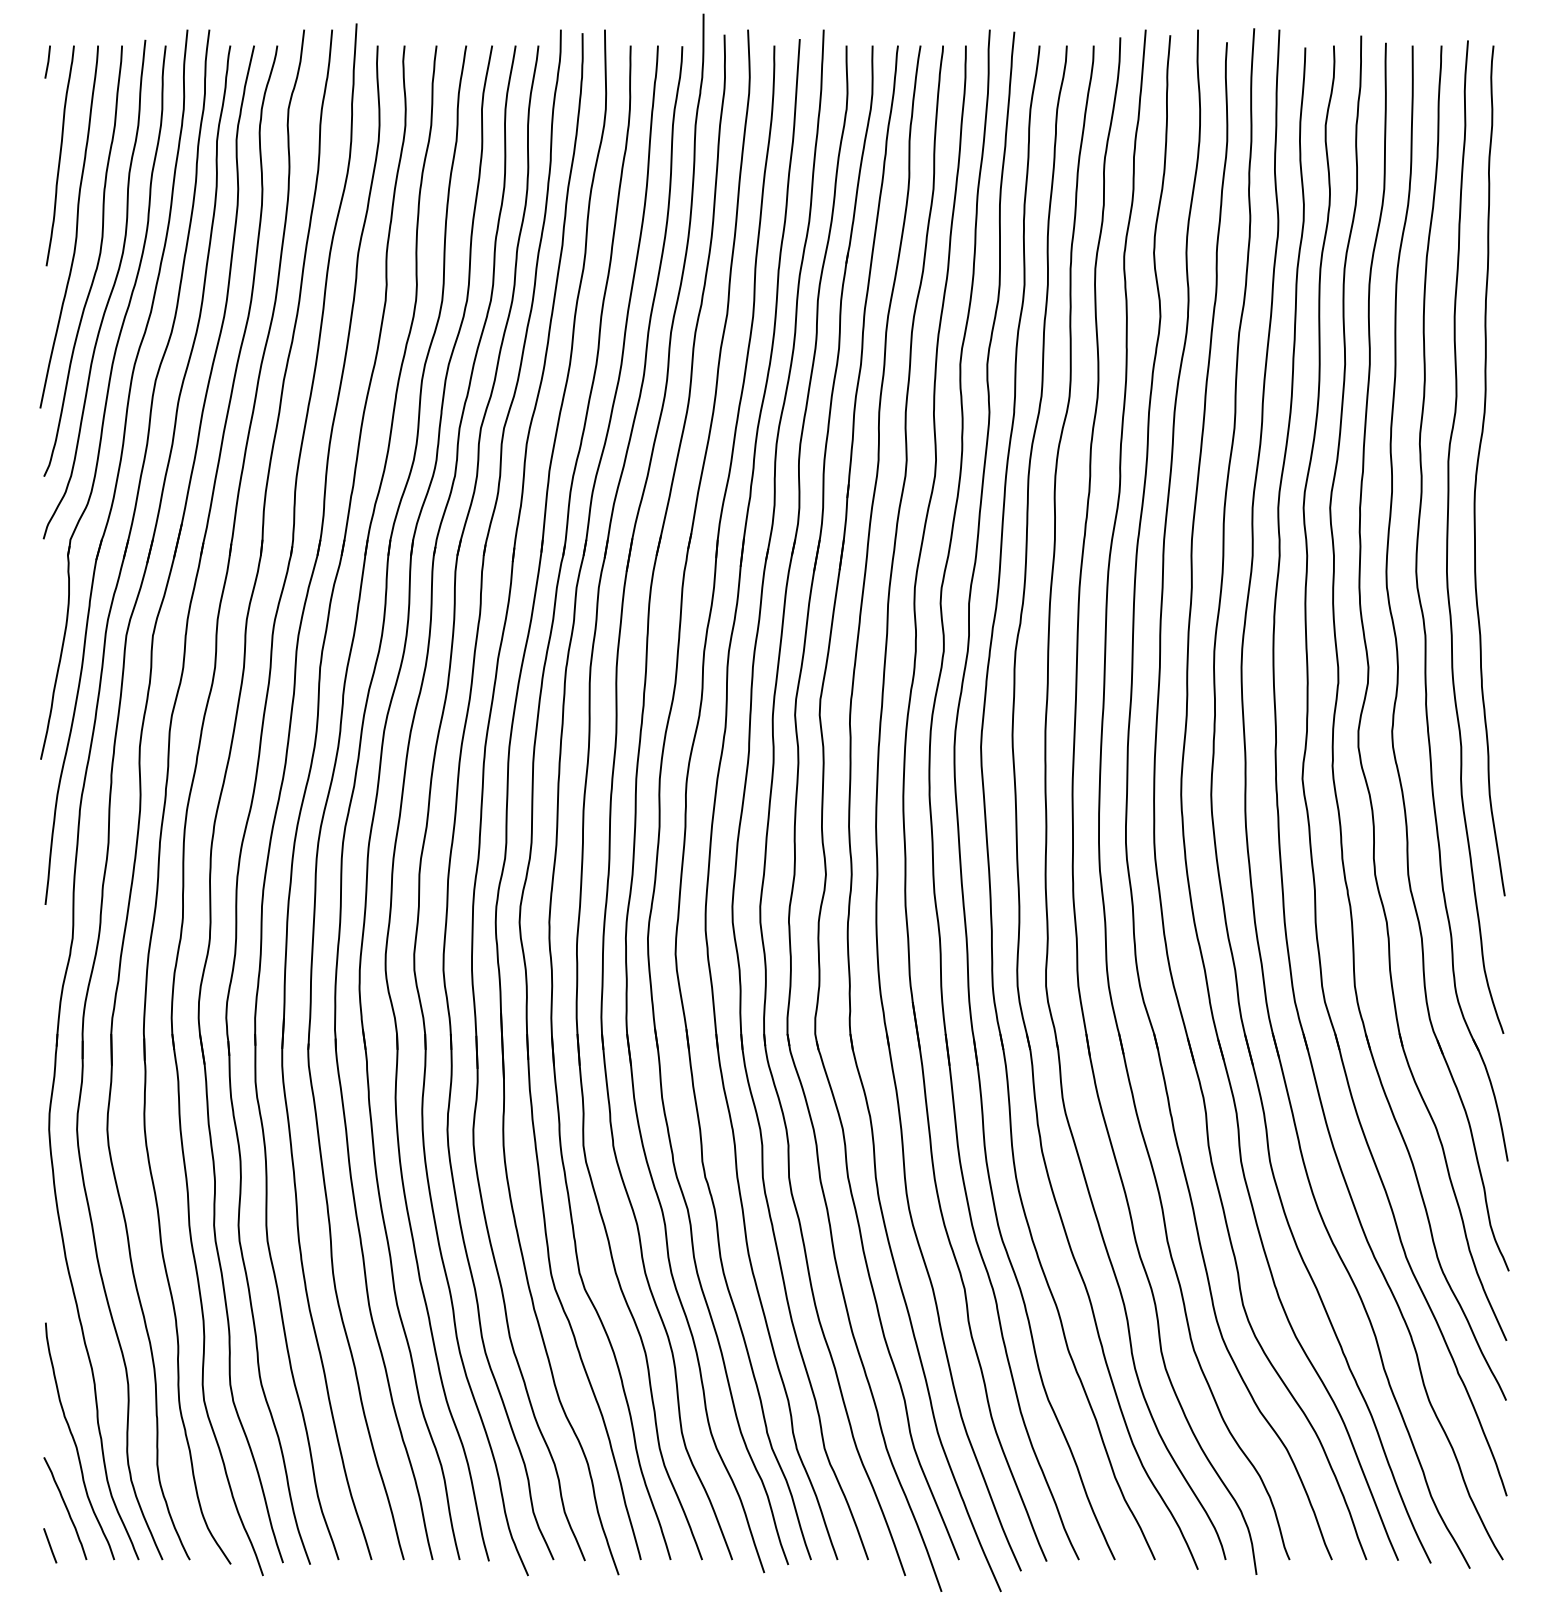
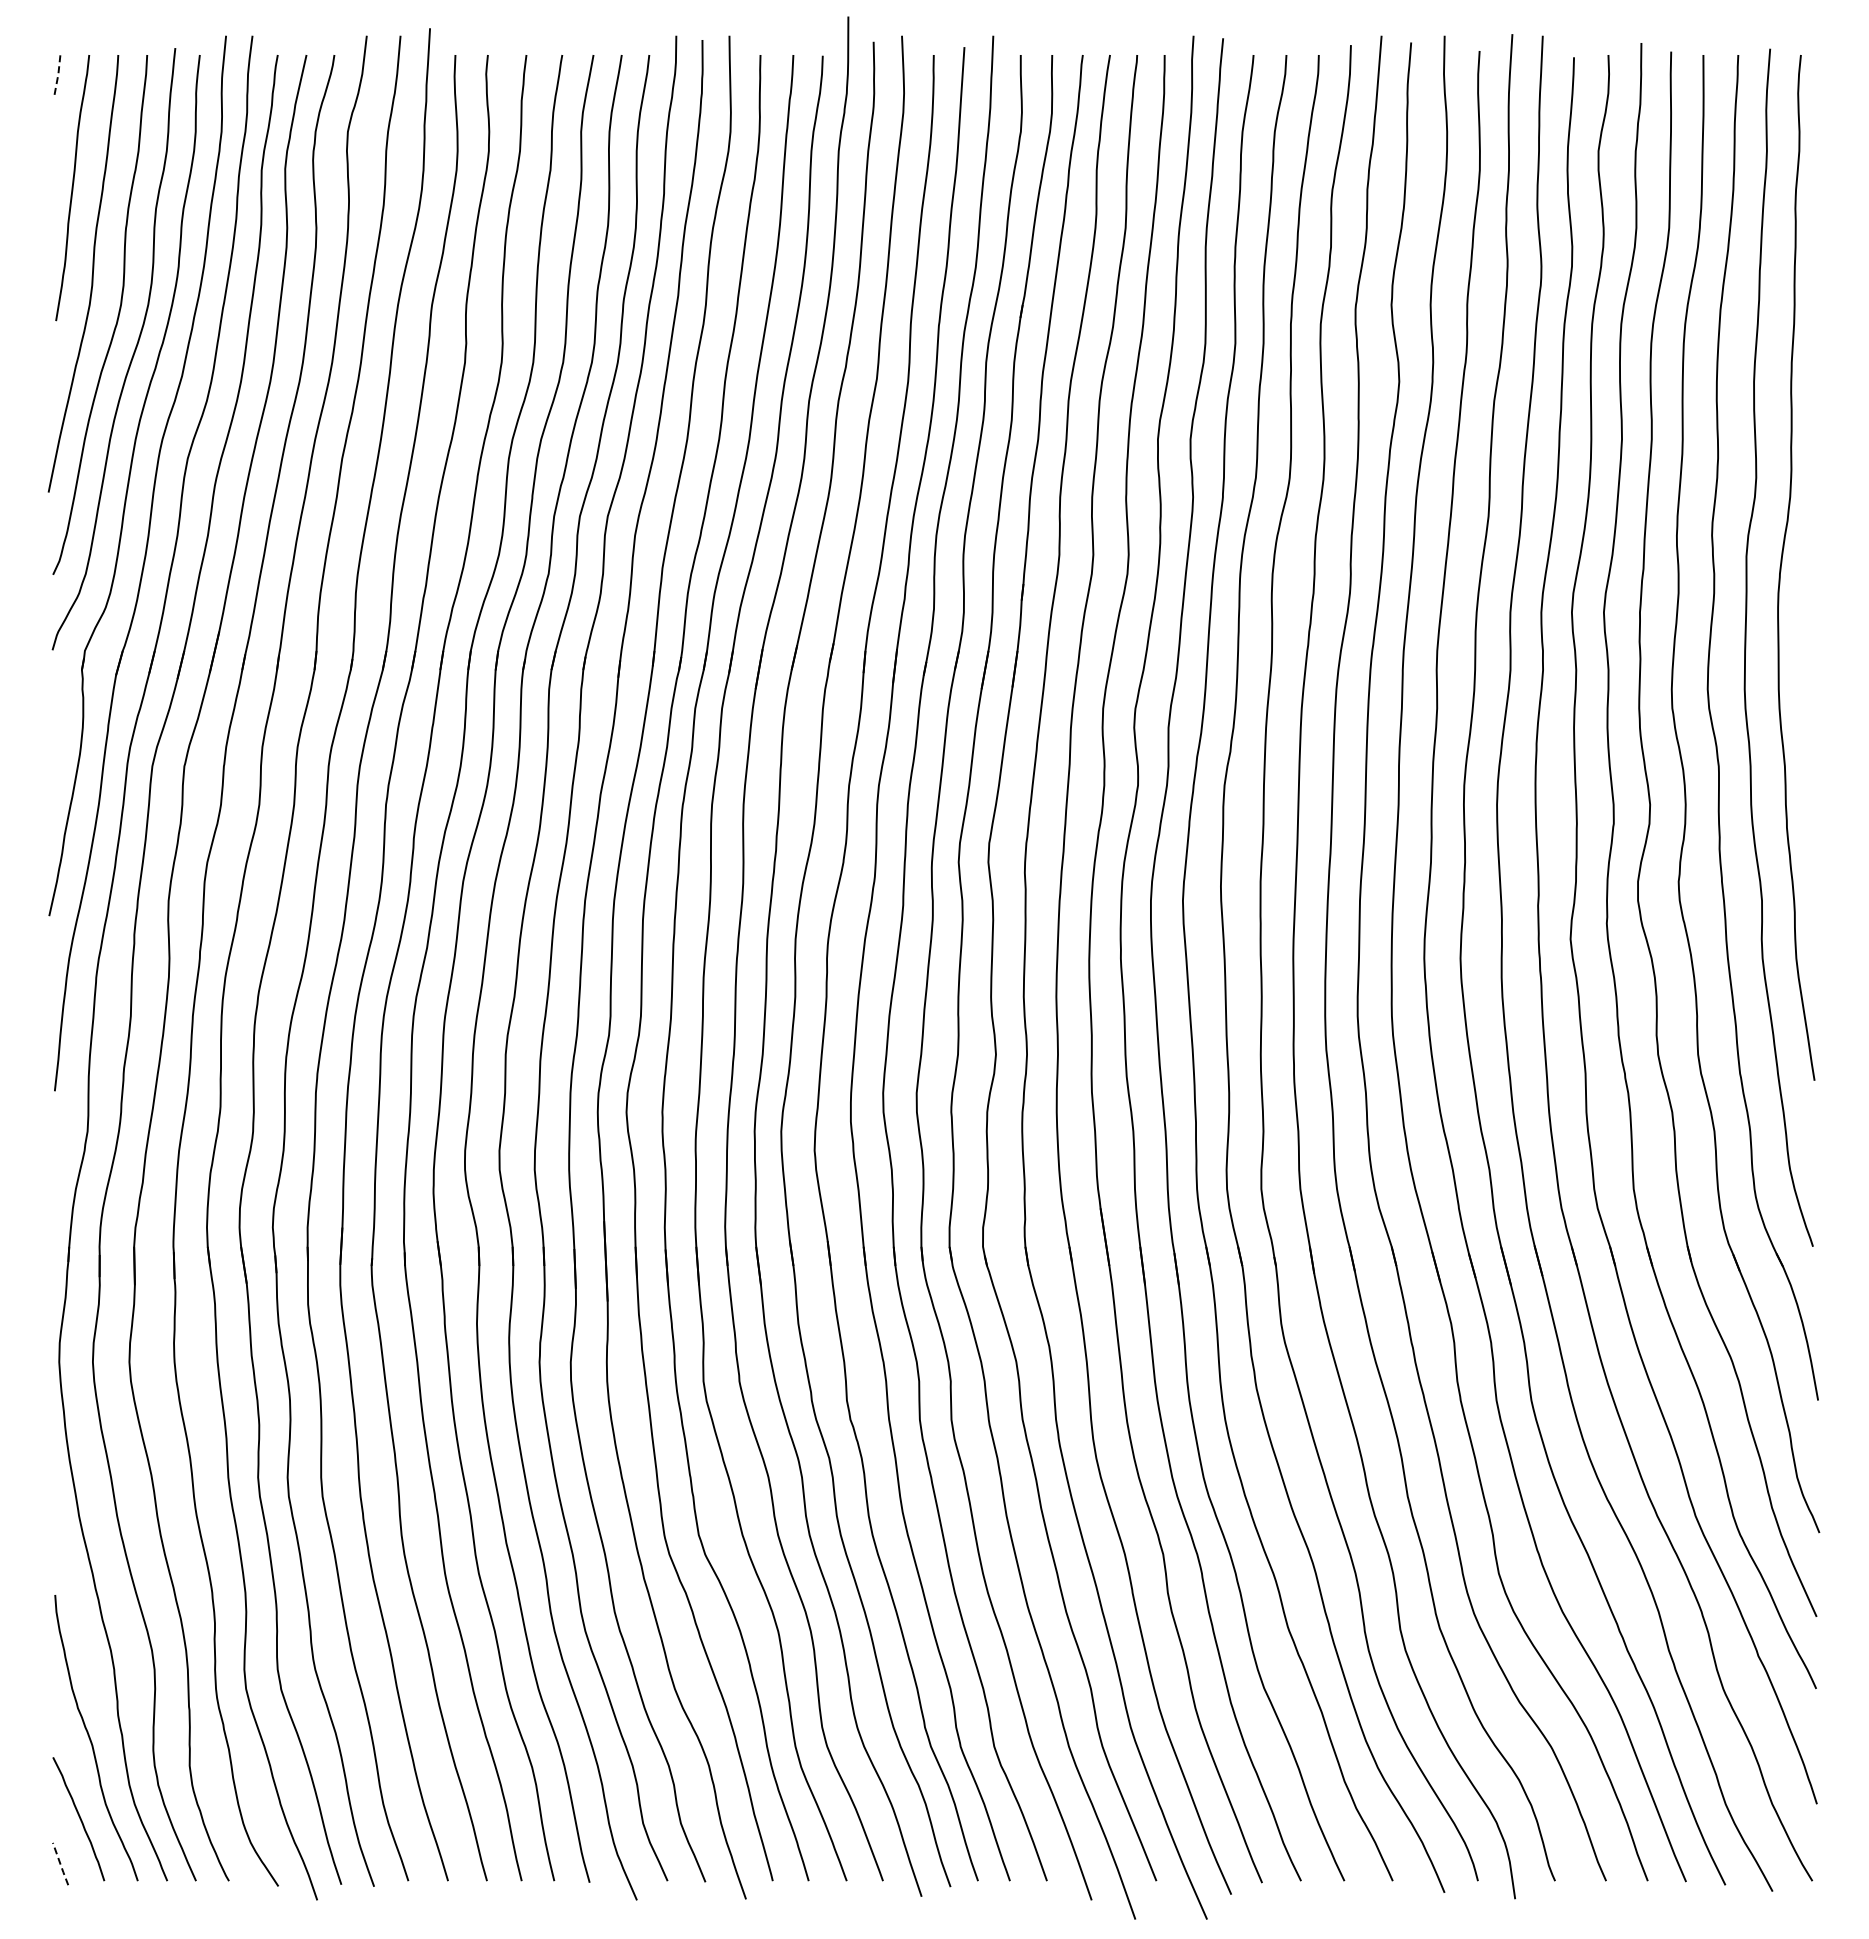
line: (48, 61) -> (58, 74), solid -> dashed
line: (50, 1545) -> (60, 1863), solid -> dashed

